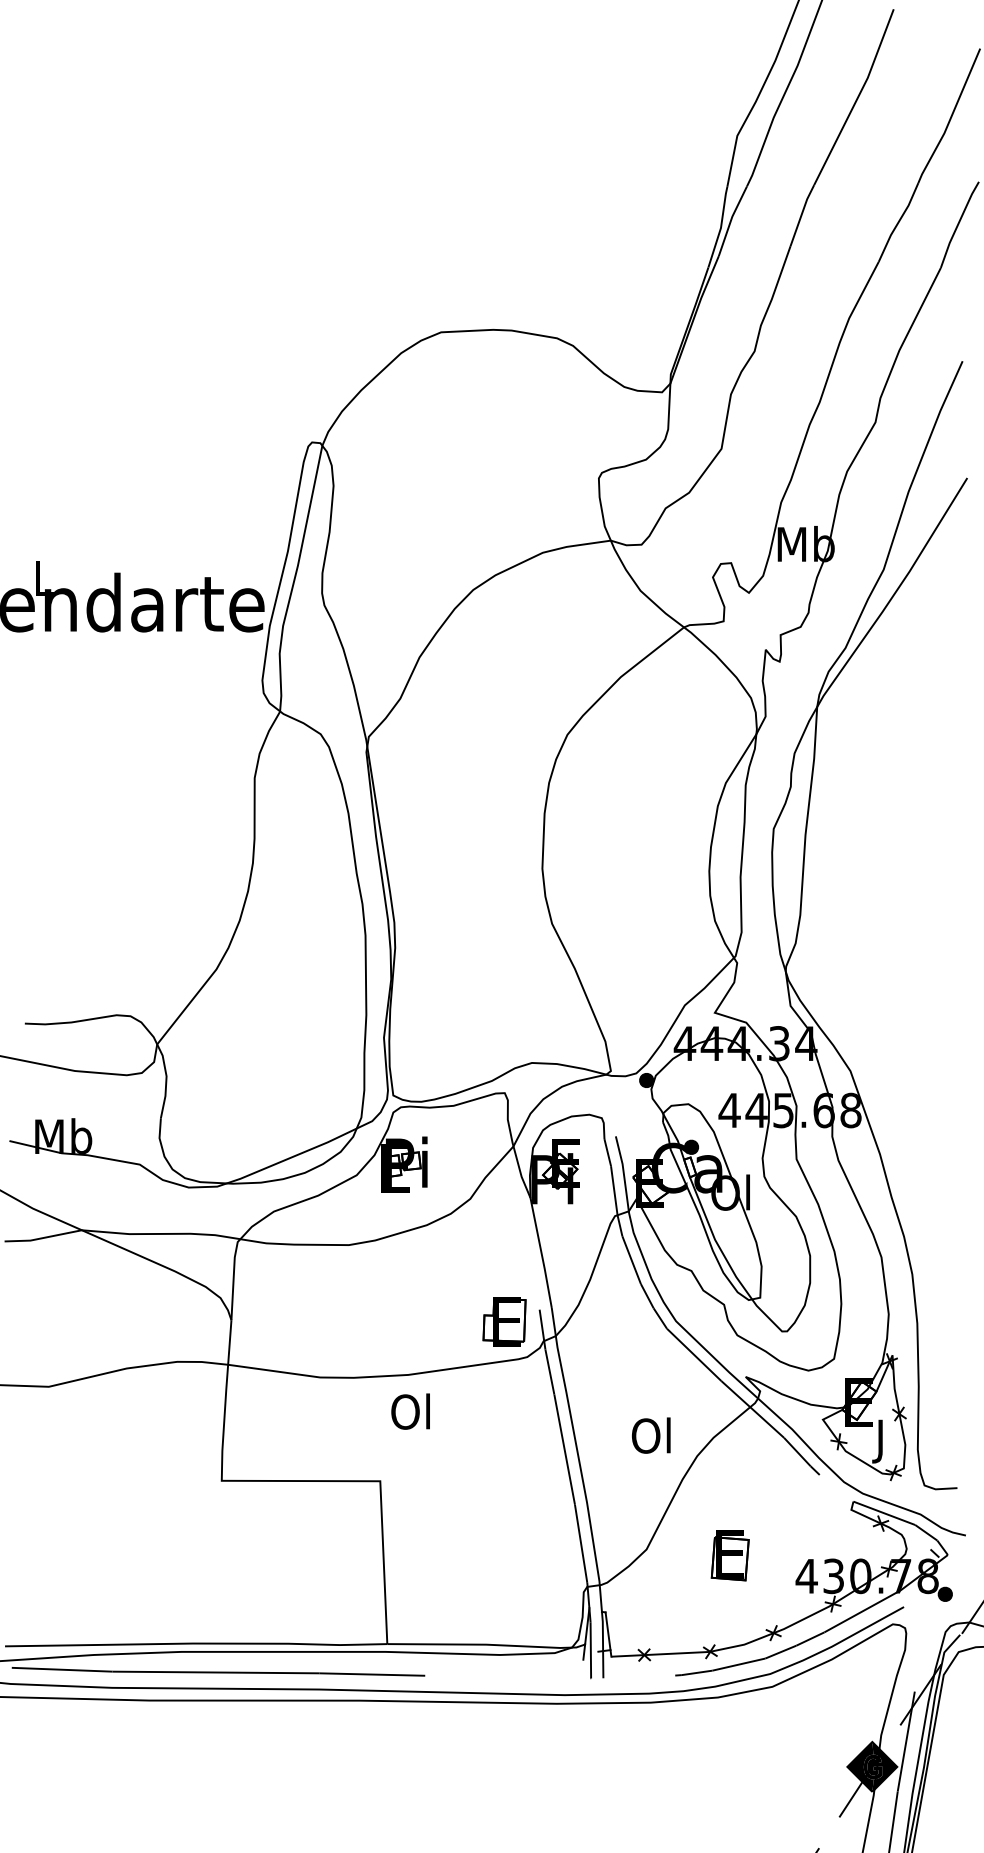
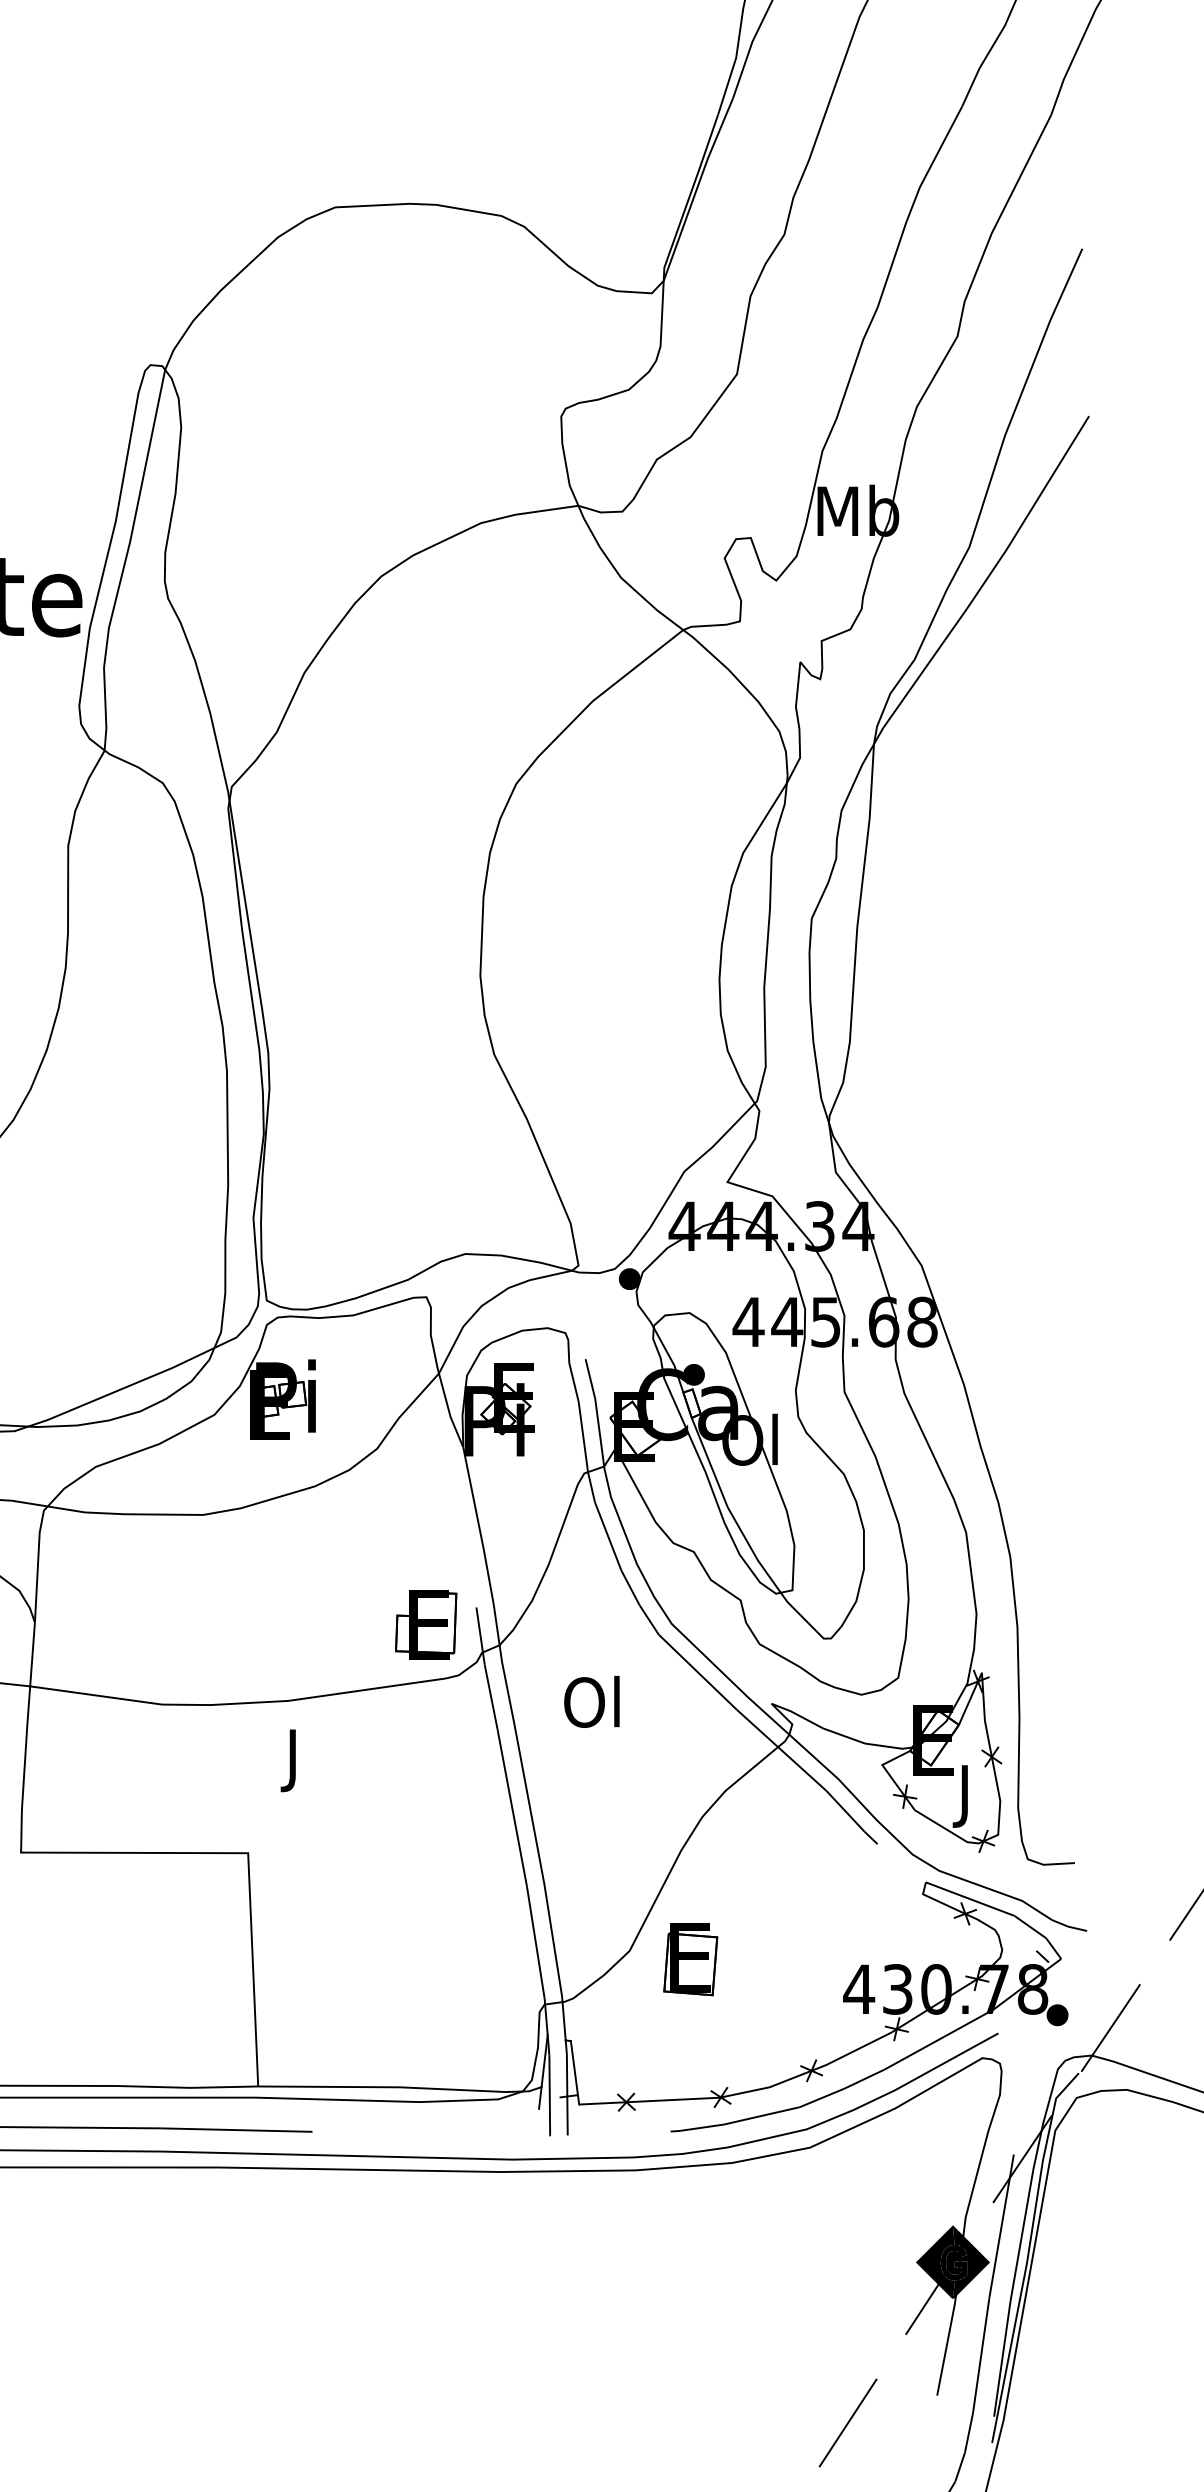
text: (410, 1415) -> (291, 1759), Ol -> J
text: (651, 1435) -> (592, 1701), moved
part: (729, 1555) -> (689, 1959), moved

